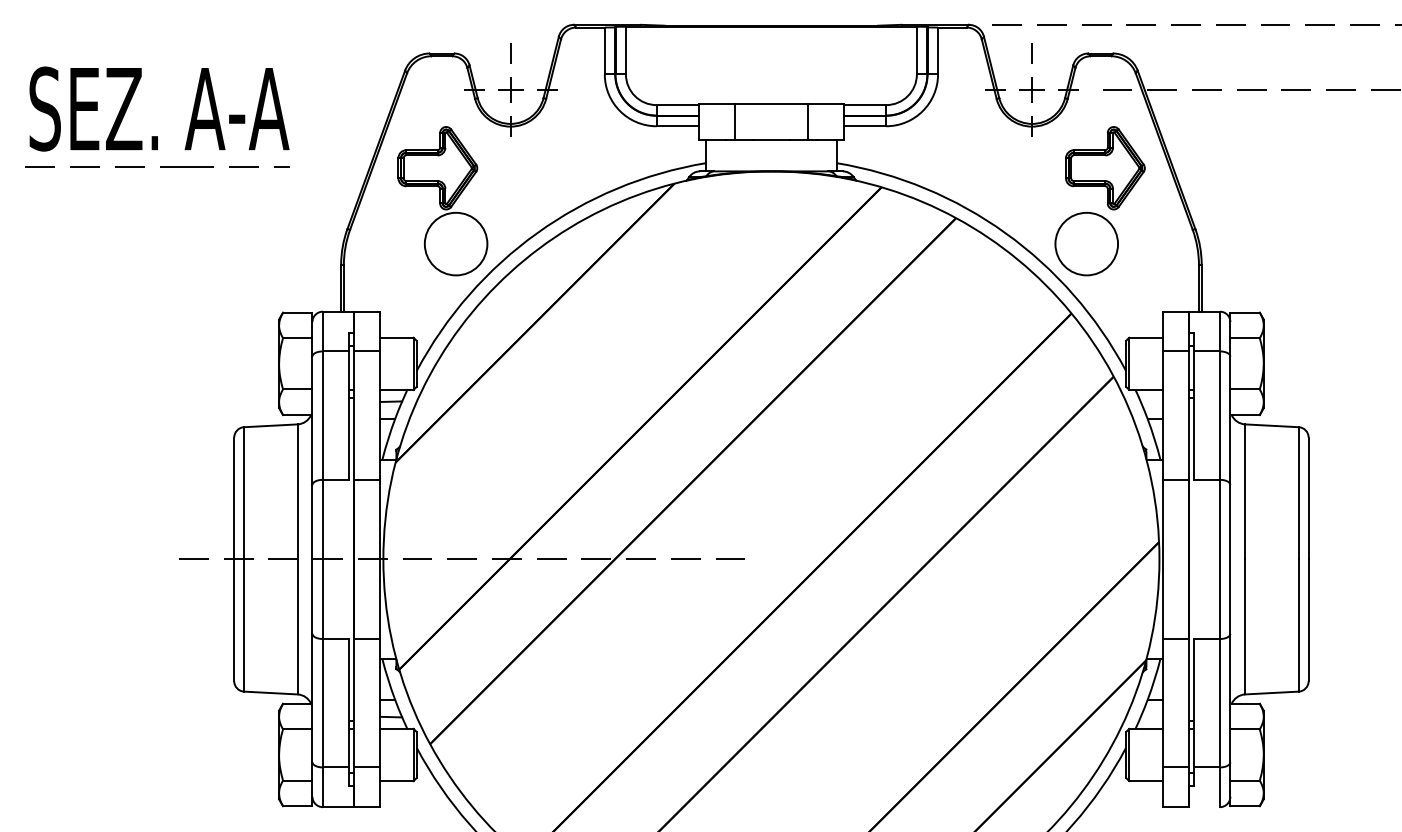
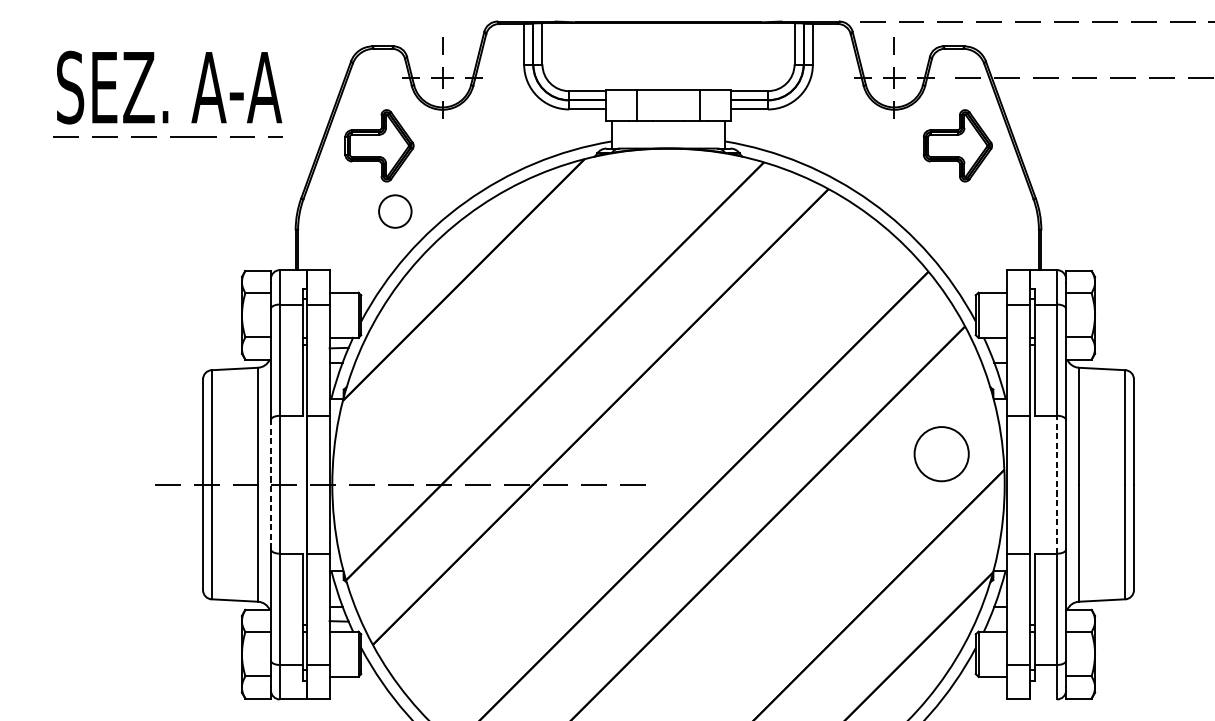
part: (157, 136) -> (167, 111), moved
circle: (455, 243) -> (394, 211), size x0.6
circle: (1086, 243) -> (941, 453), moved
line: (312, 558) -> (270, 483), solid -> dashed
line: (1219, 559) -> (1056, 484), solid -> dashed

